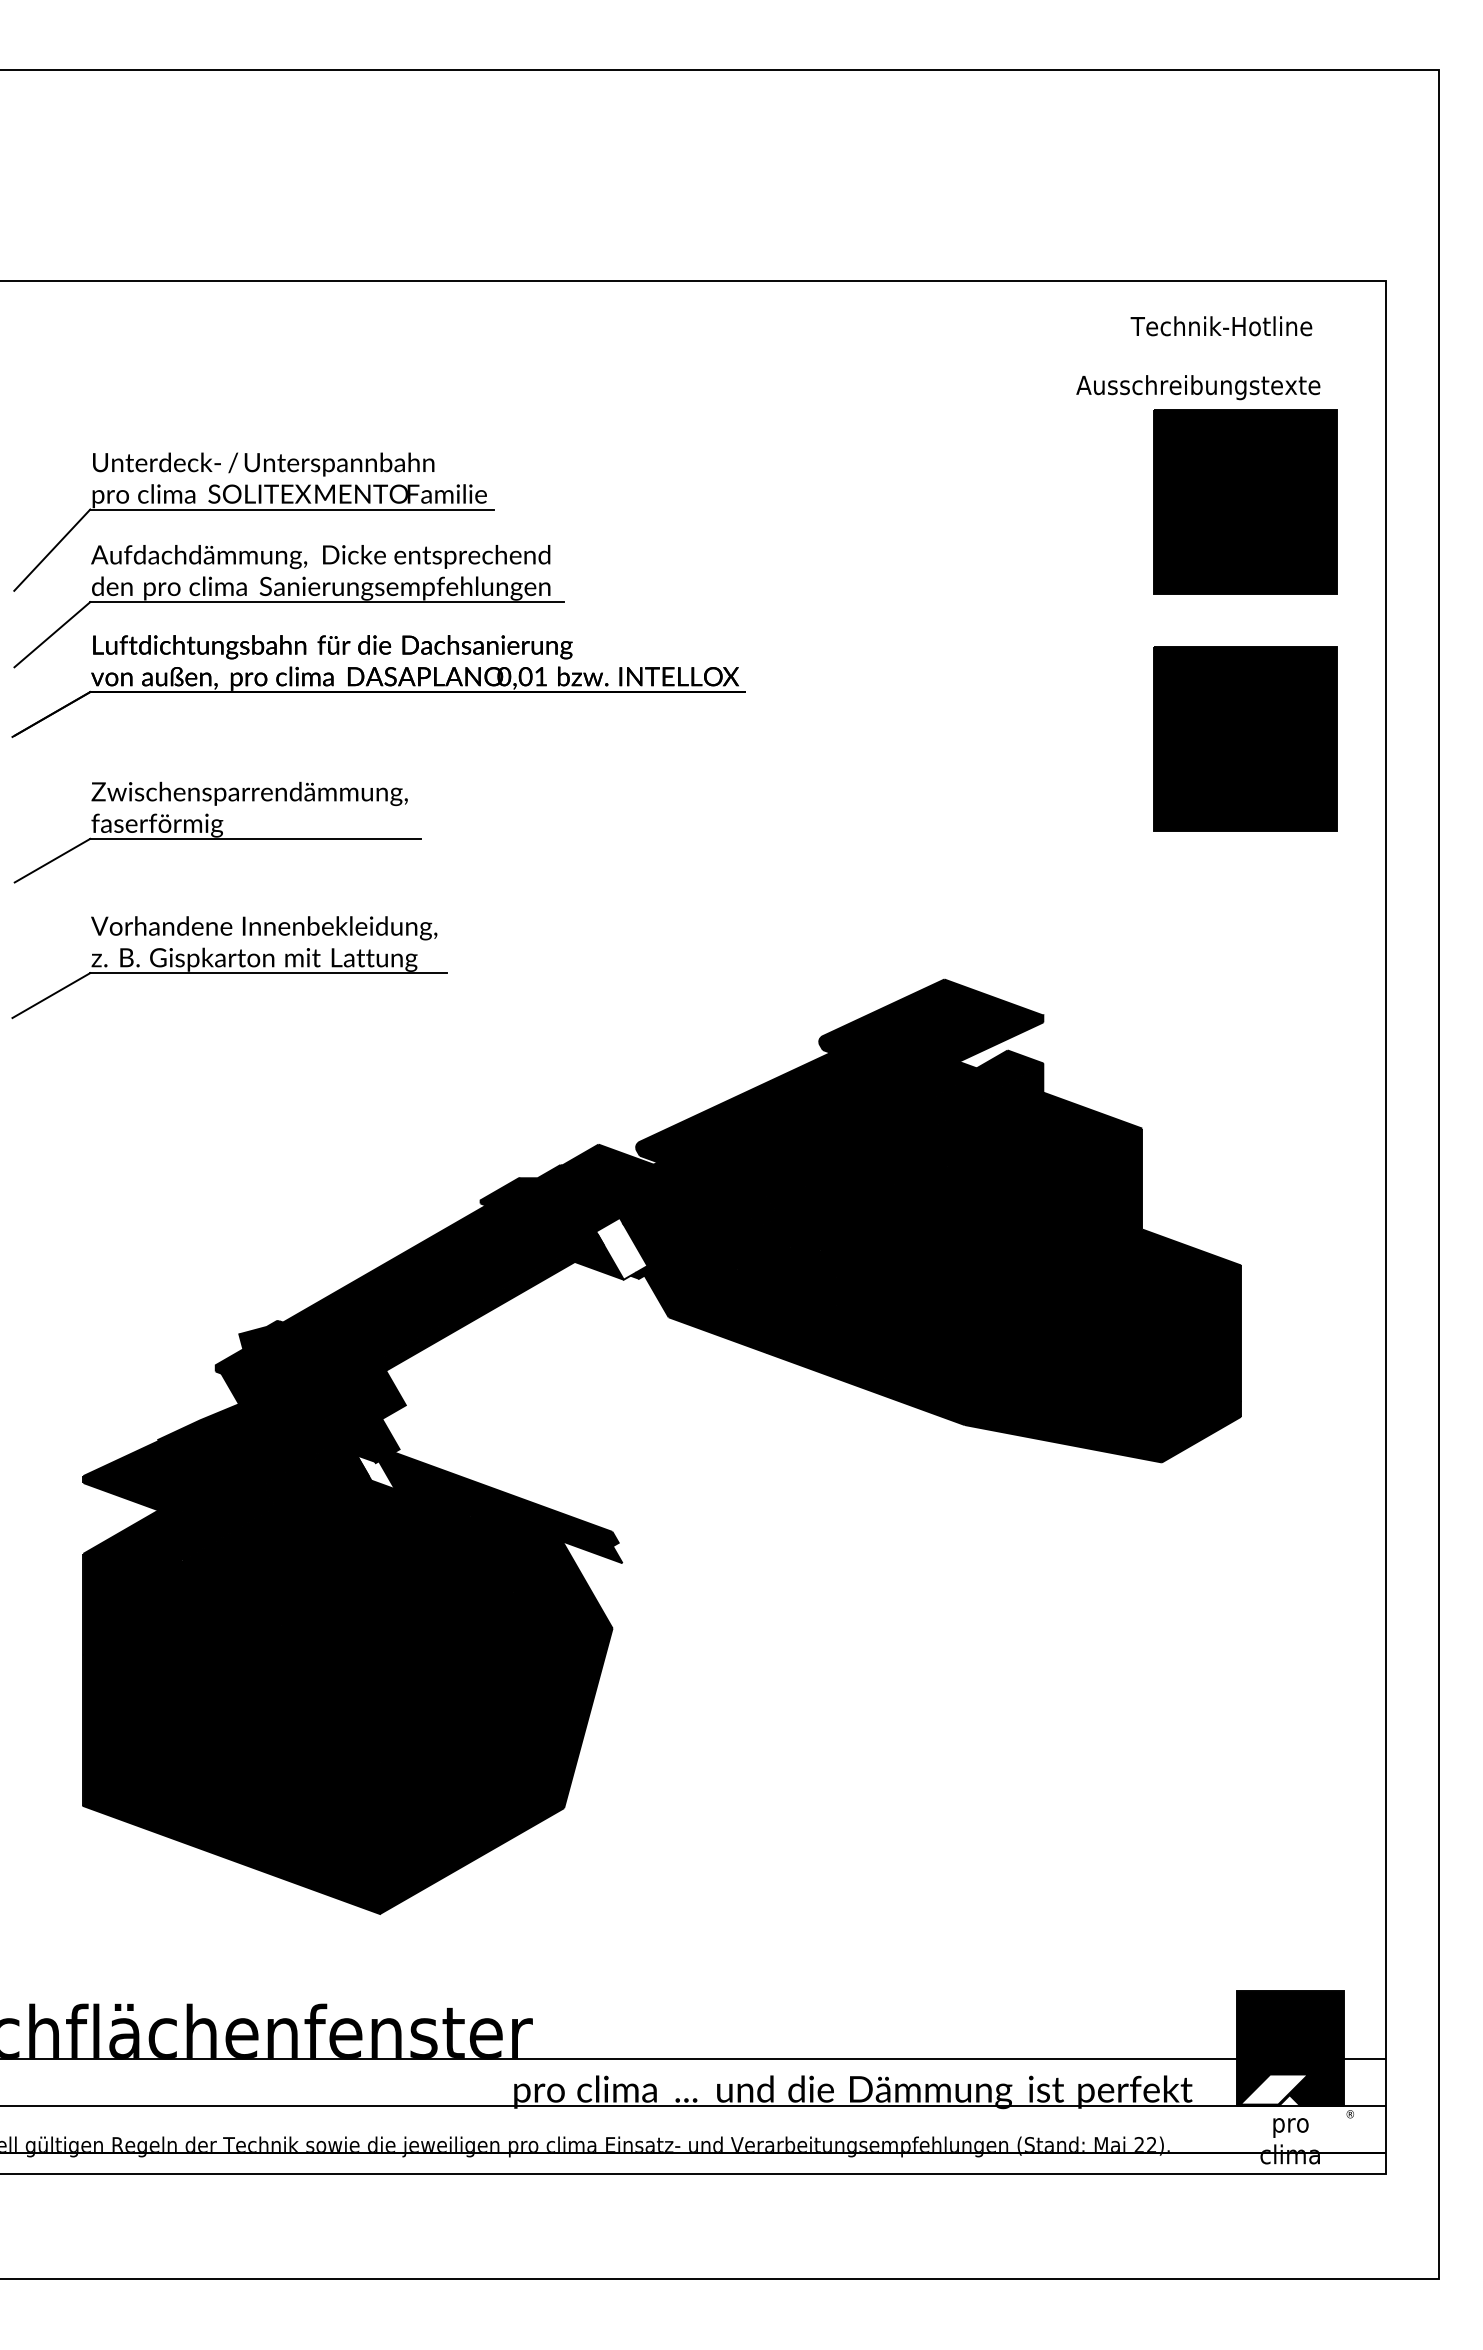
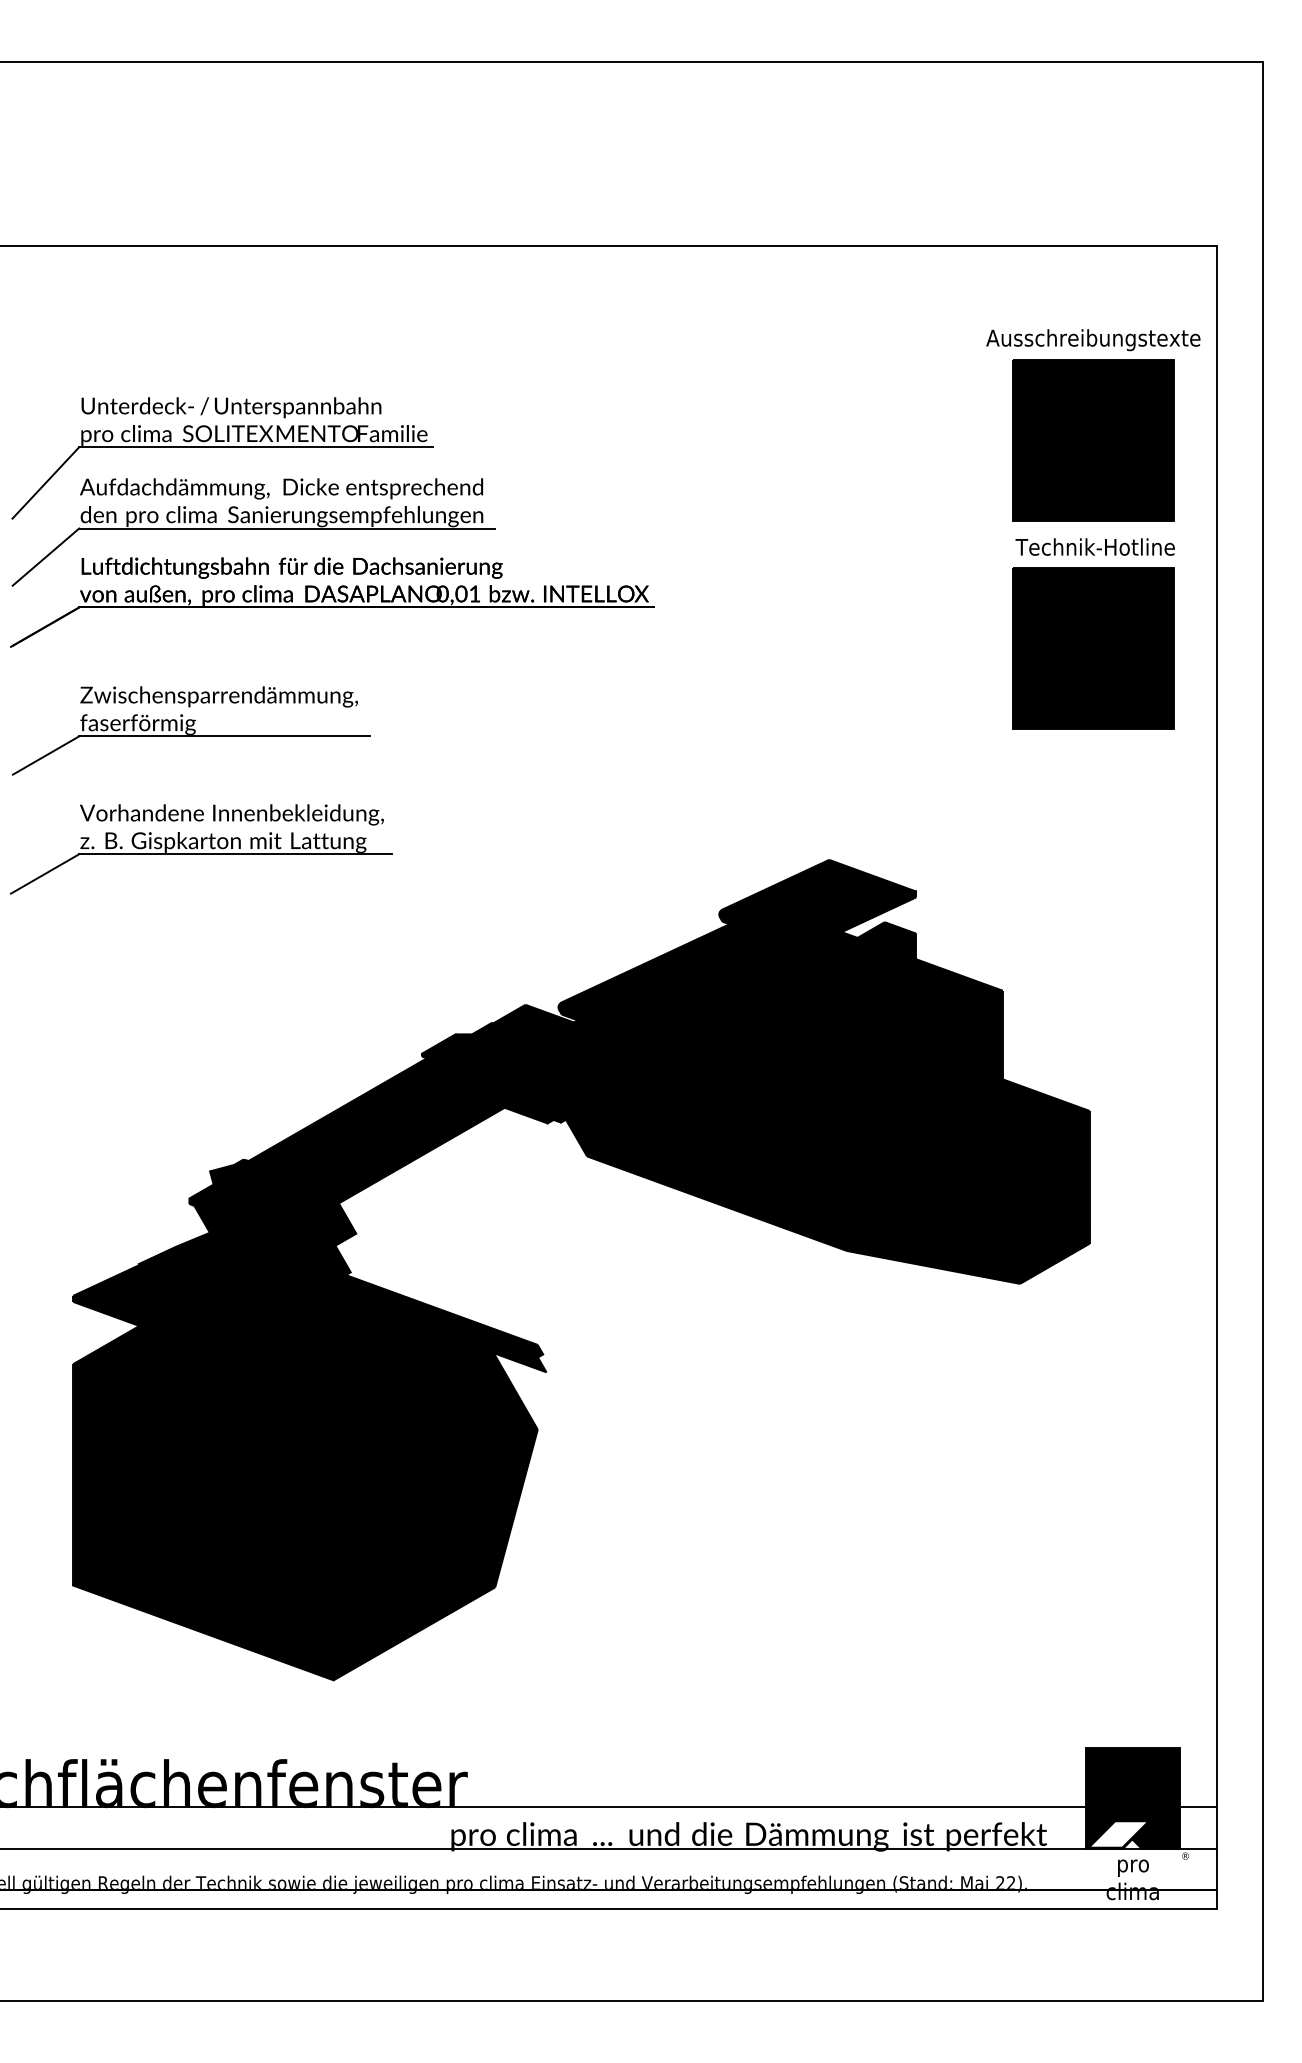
text: (1221, 326) -> (1095, 547), moved
text: (1198, 387) -> (1093, 340), moved
fill: (621, 1248) -> (545, 1096), added
fill: (370, 1459) -> (325, 1281), added

